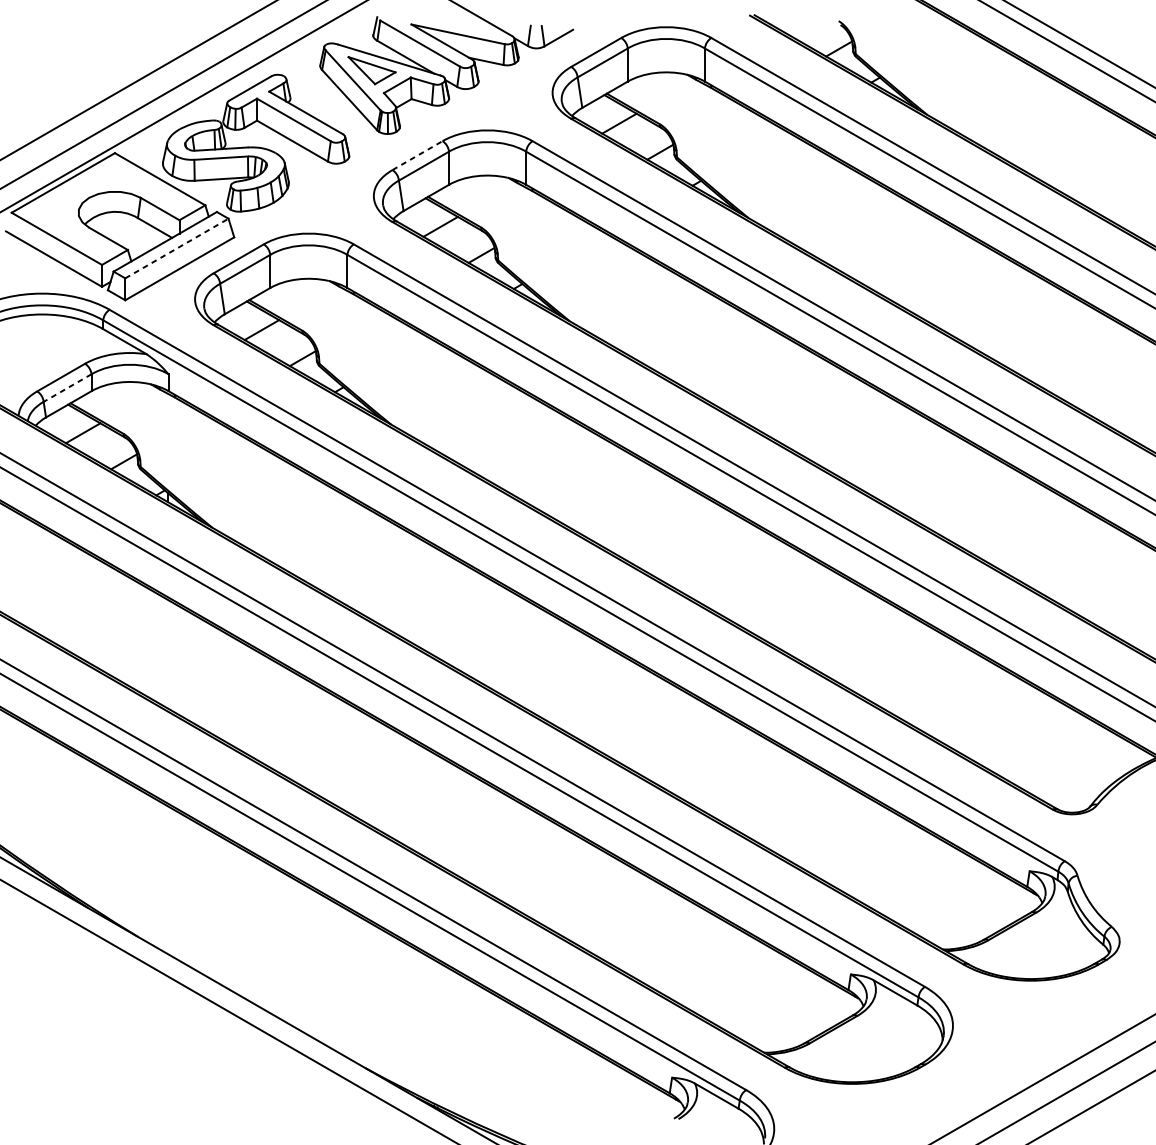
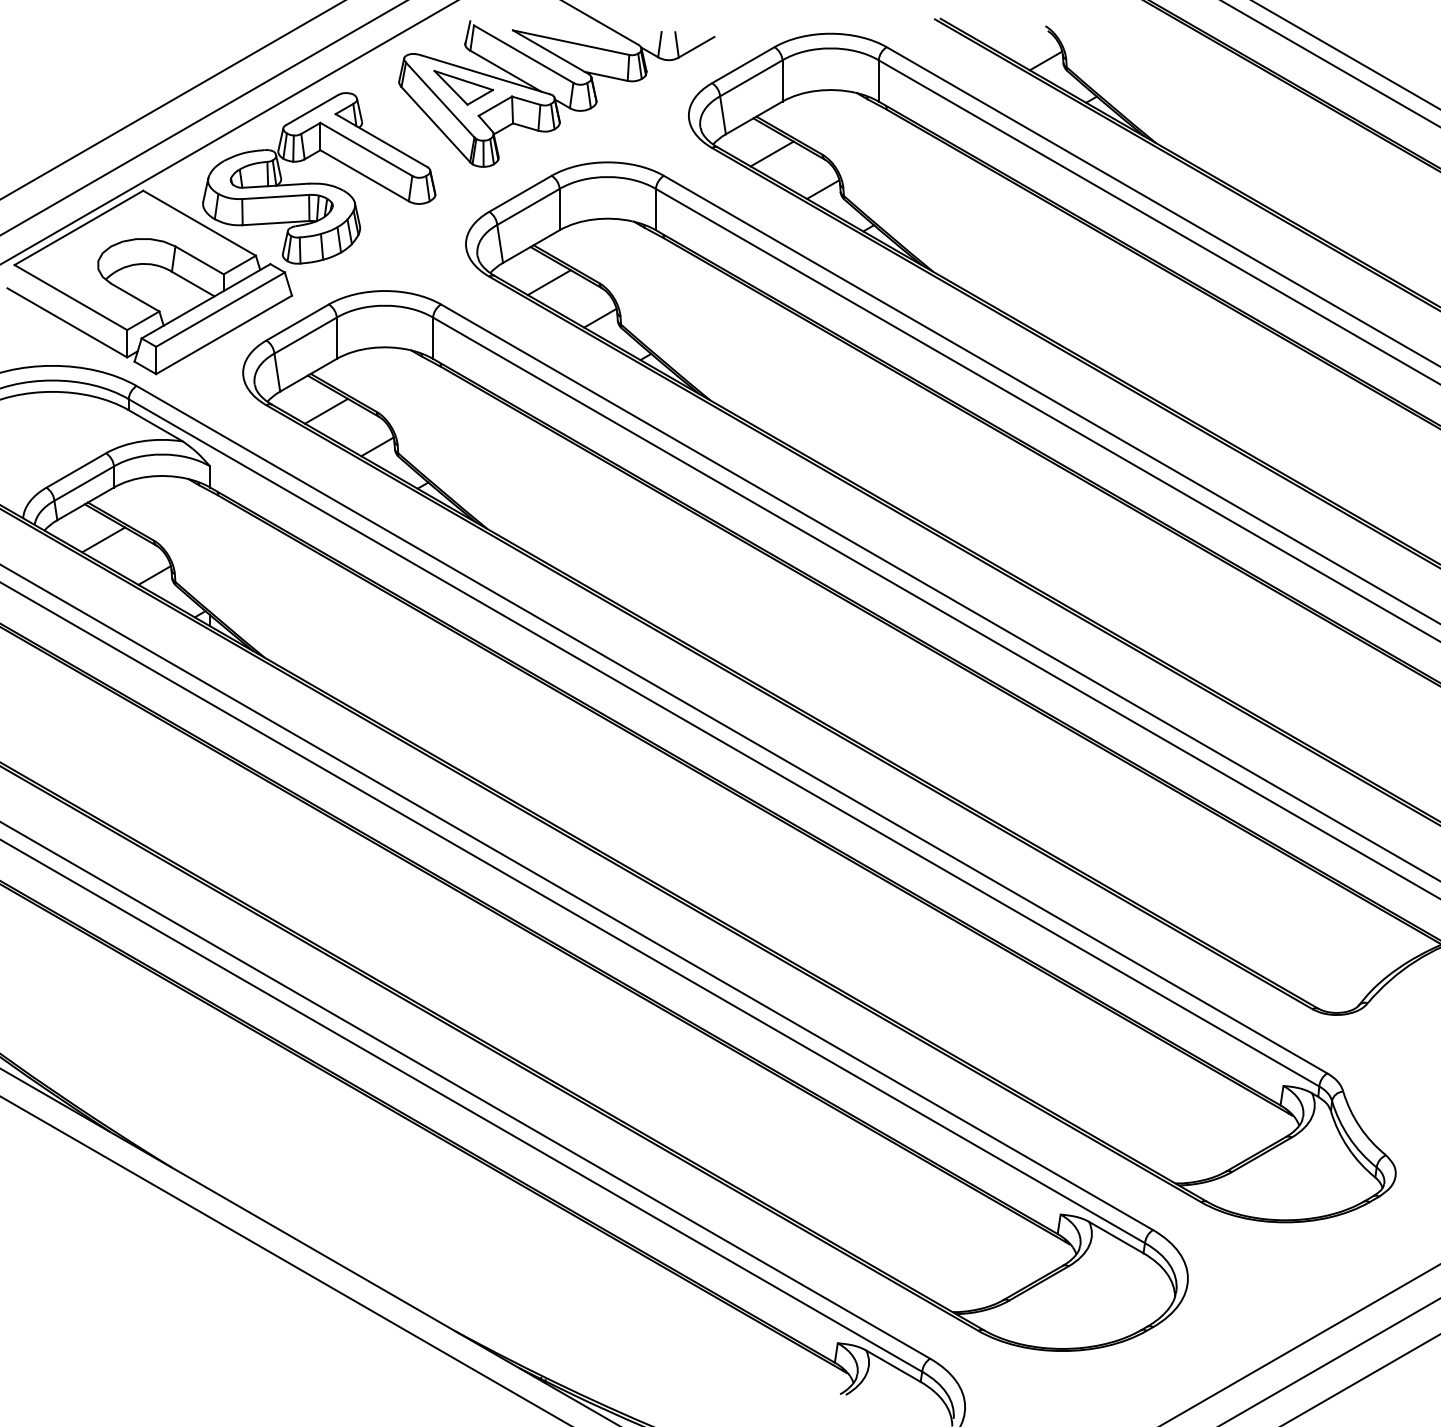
line: (417, 155) -> (520, 193), dashed -> solid
line: (176, 248) -> (220, 309), dashed -> solid
line: (66, 387) -> (83, 483), dashed -> solid

